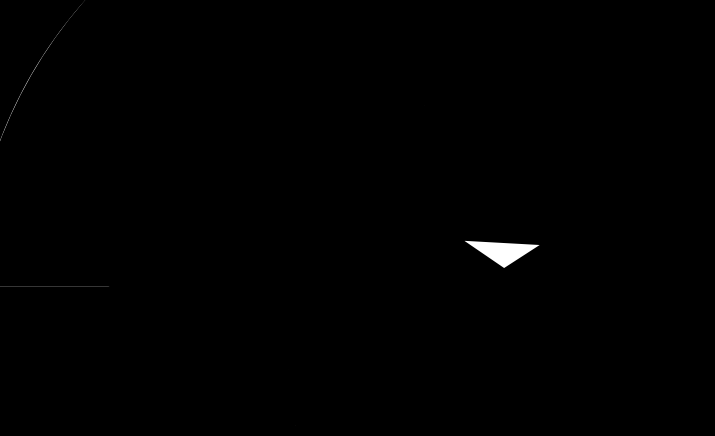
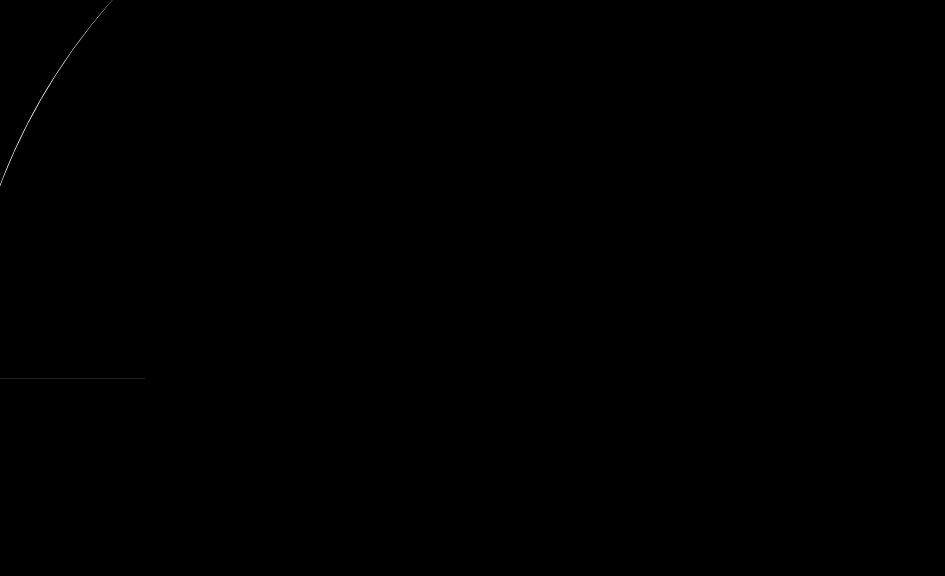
fill: (501, 253) -> (663, 335), added

